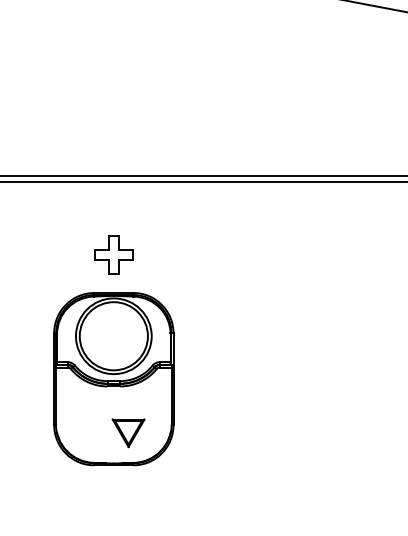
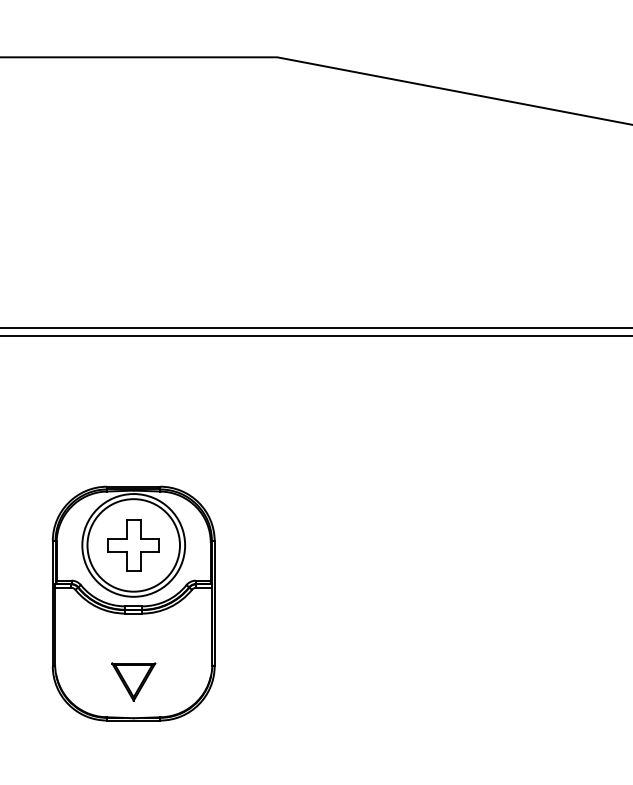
part: (113, 255) -> (133, 545), moved
part: (128, 432) -> (133, 681), moved

